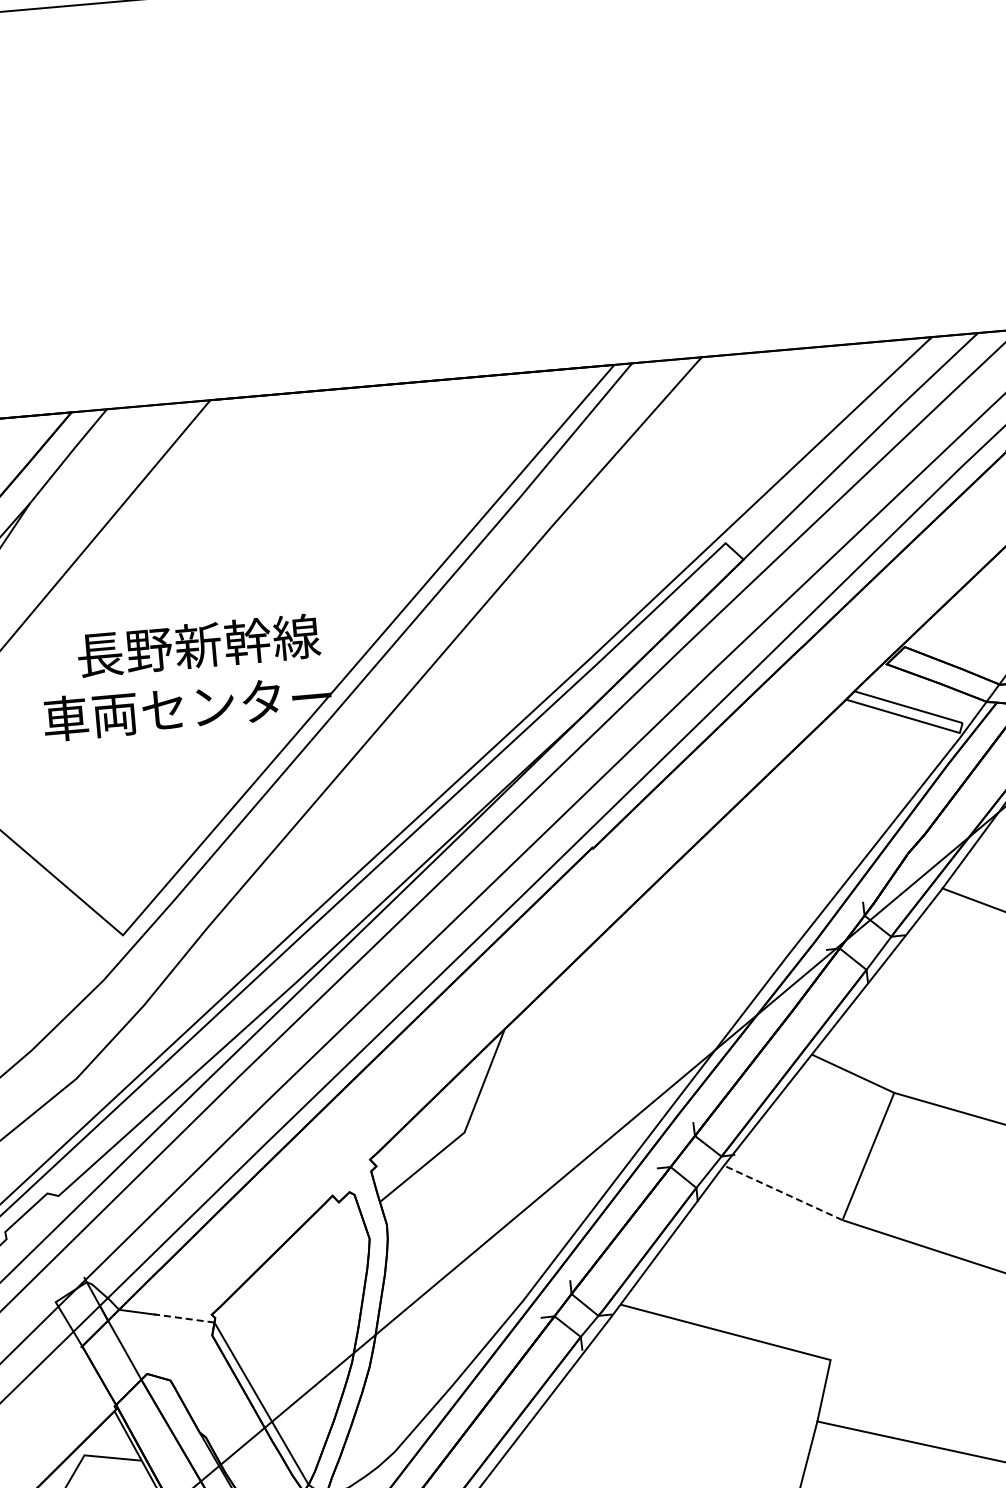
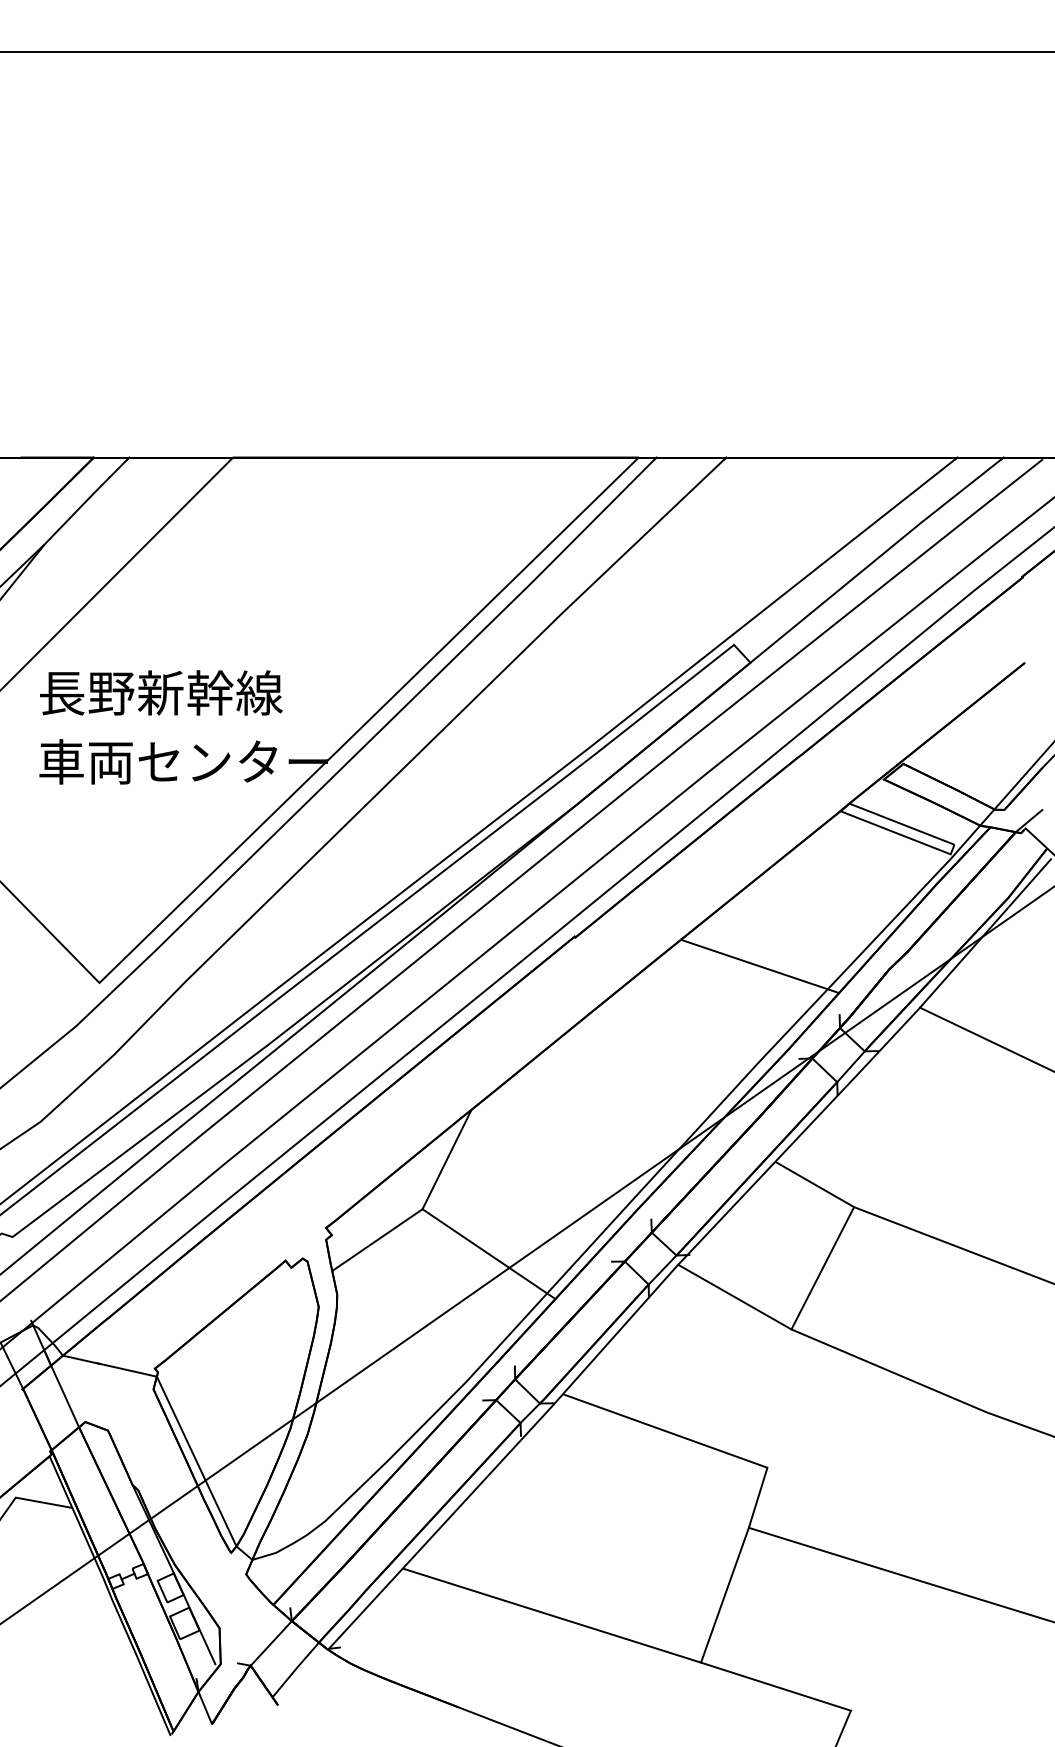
text: (198, 645) -> (161, 692), moved
line: (780, 861) -> (760, 966), added
line: (534, 1171) -> (488, 1254), added
line: (782, 1192) -> (734, 1296), dashed -> solid
line: (184, 1317) -> (127, 1369), dashed -> solid

